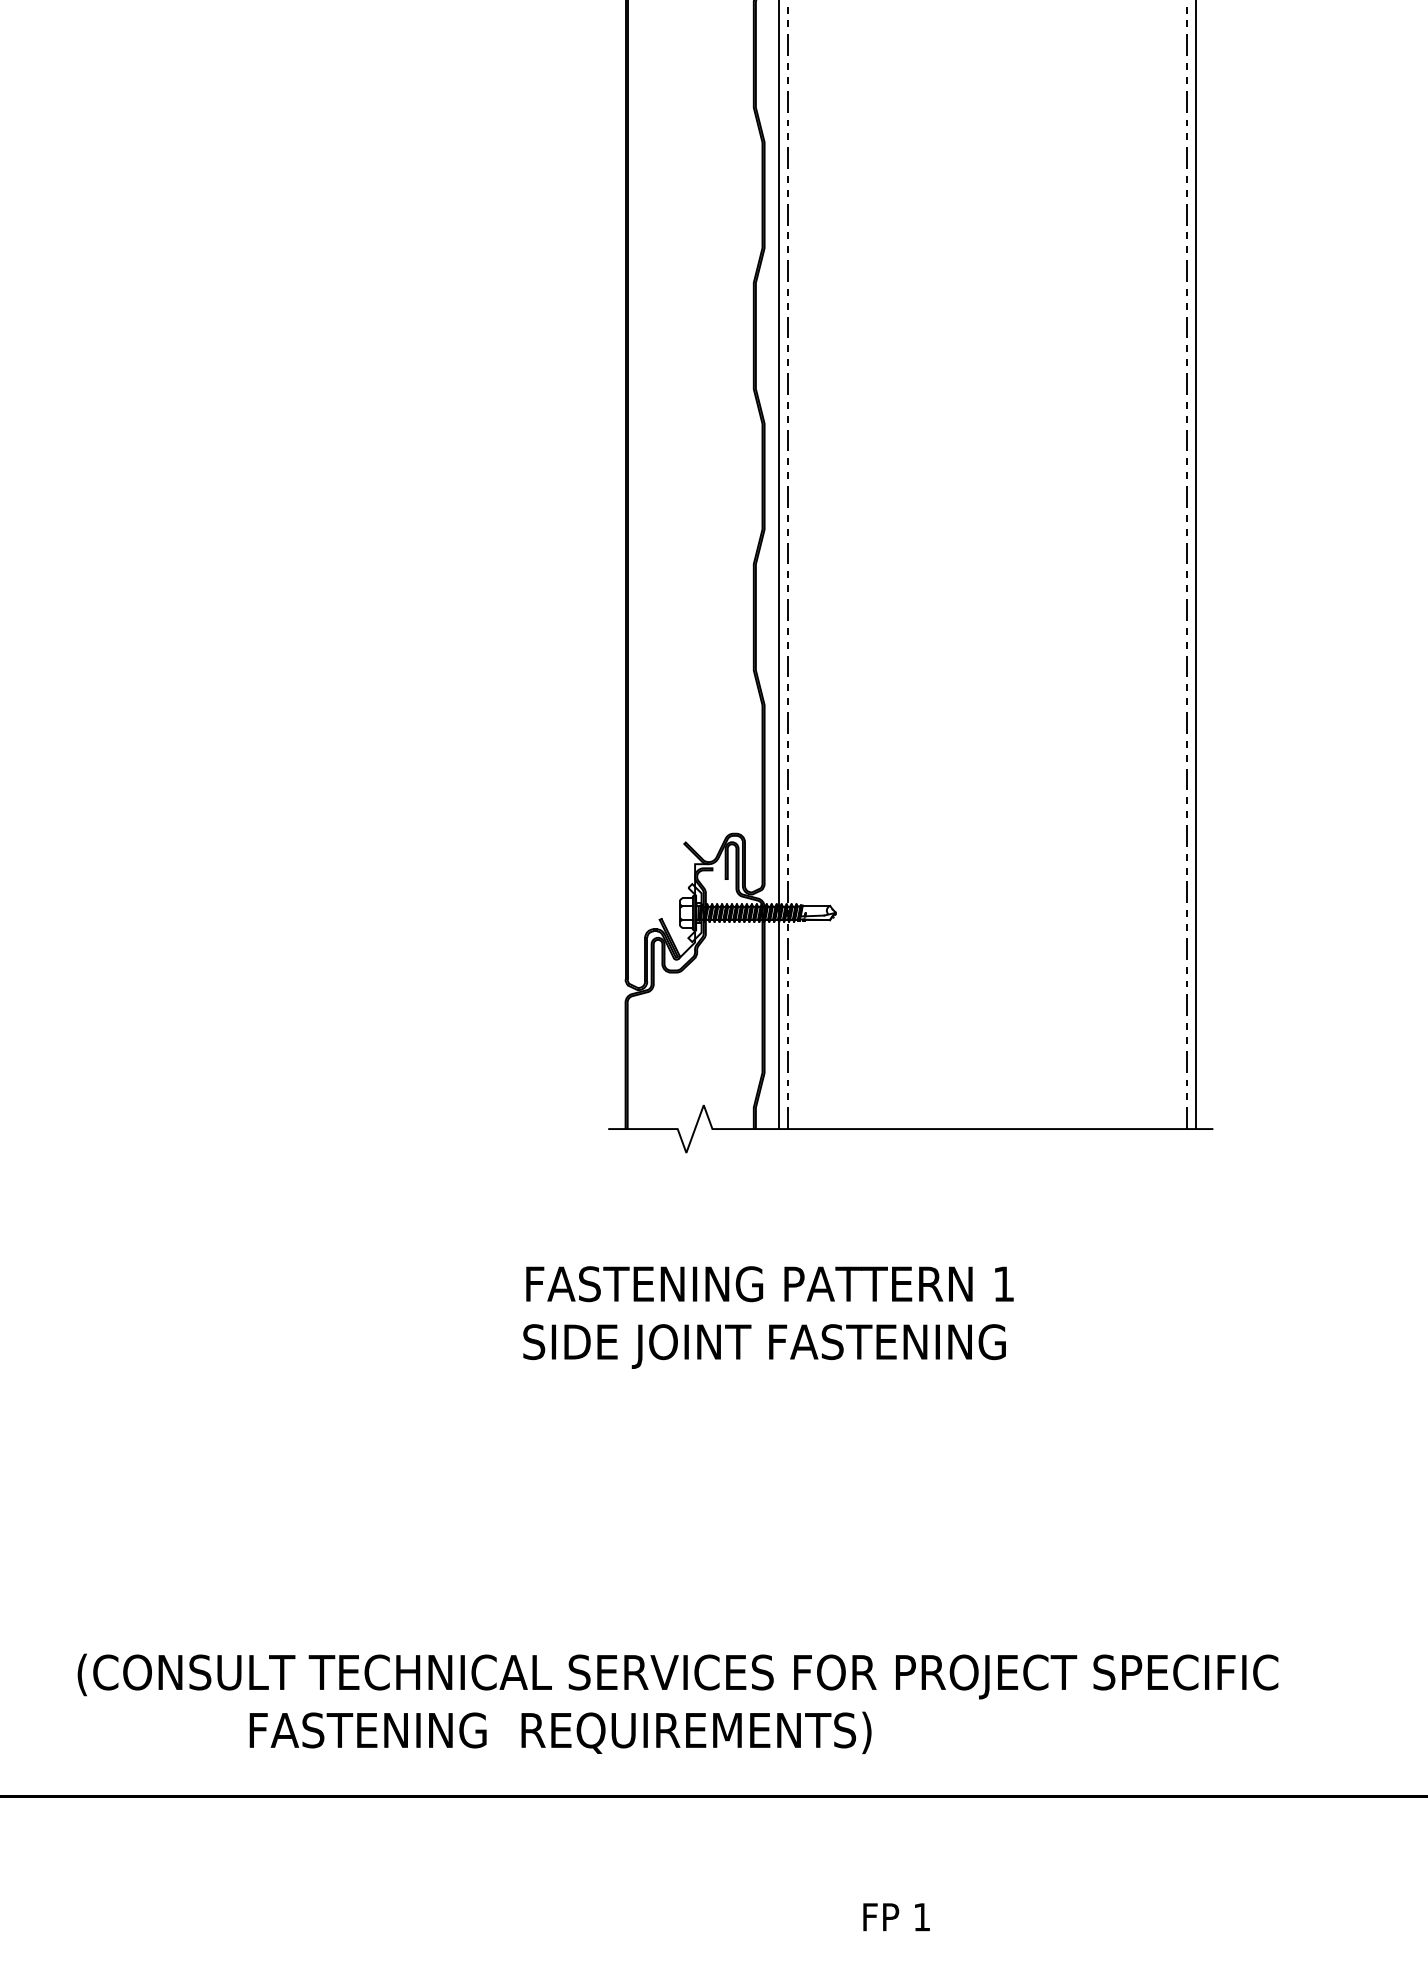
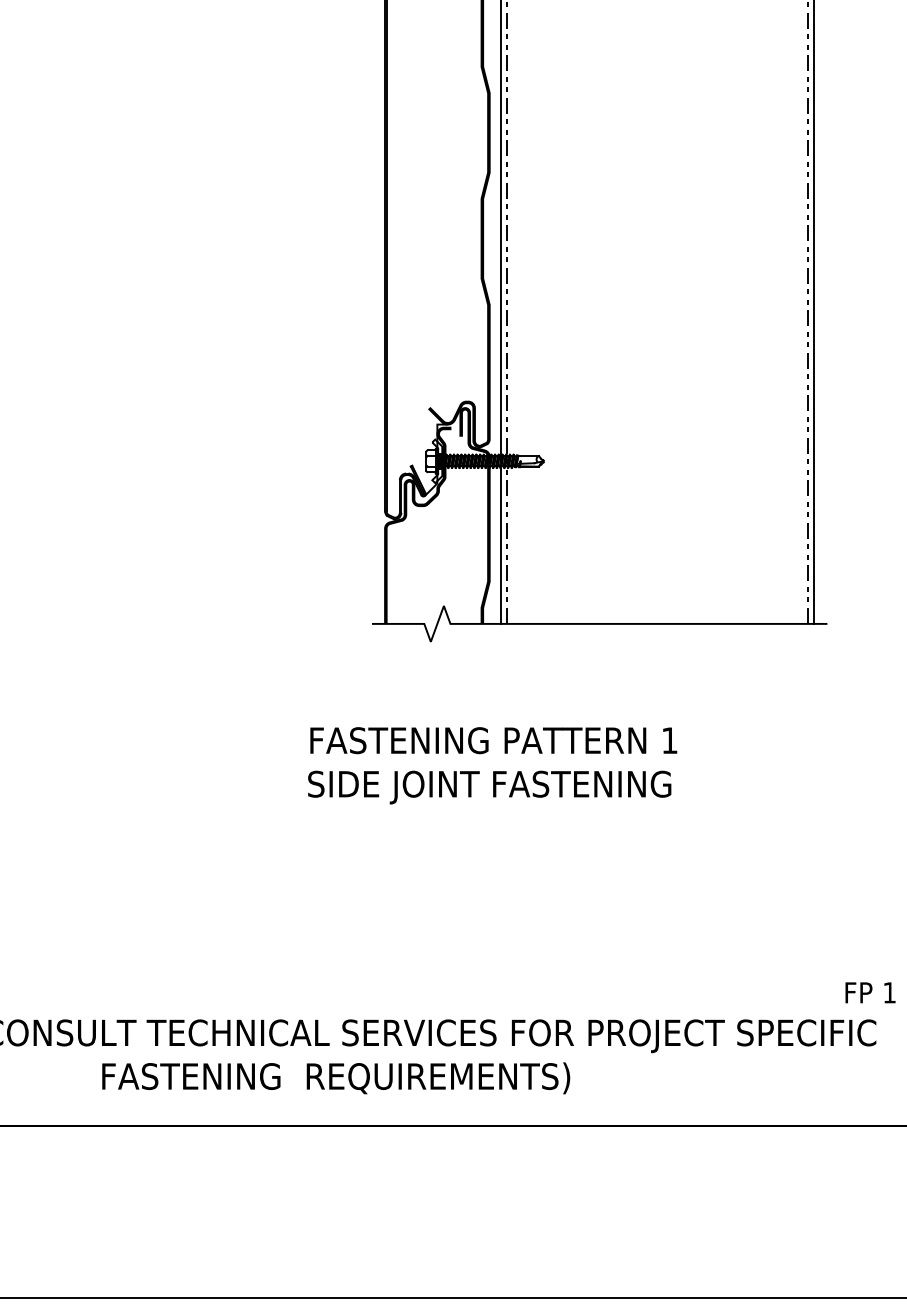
text: (896, 1917) -> (870, 993), moved

